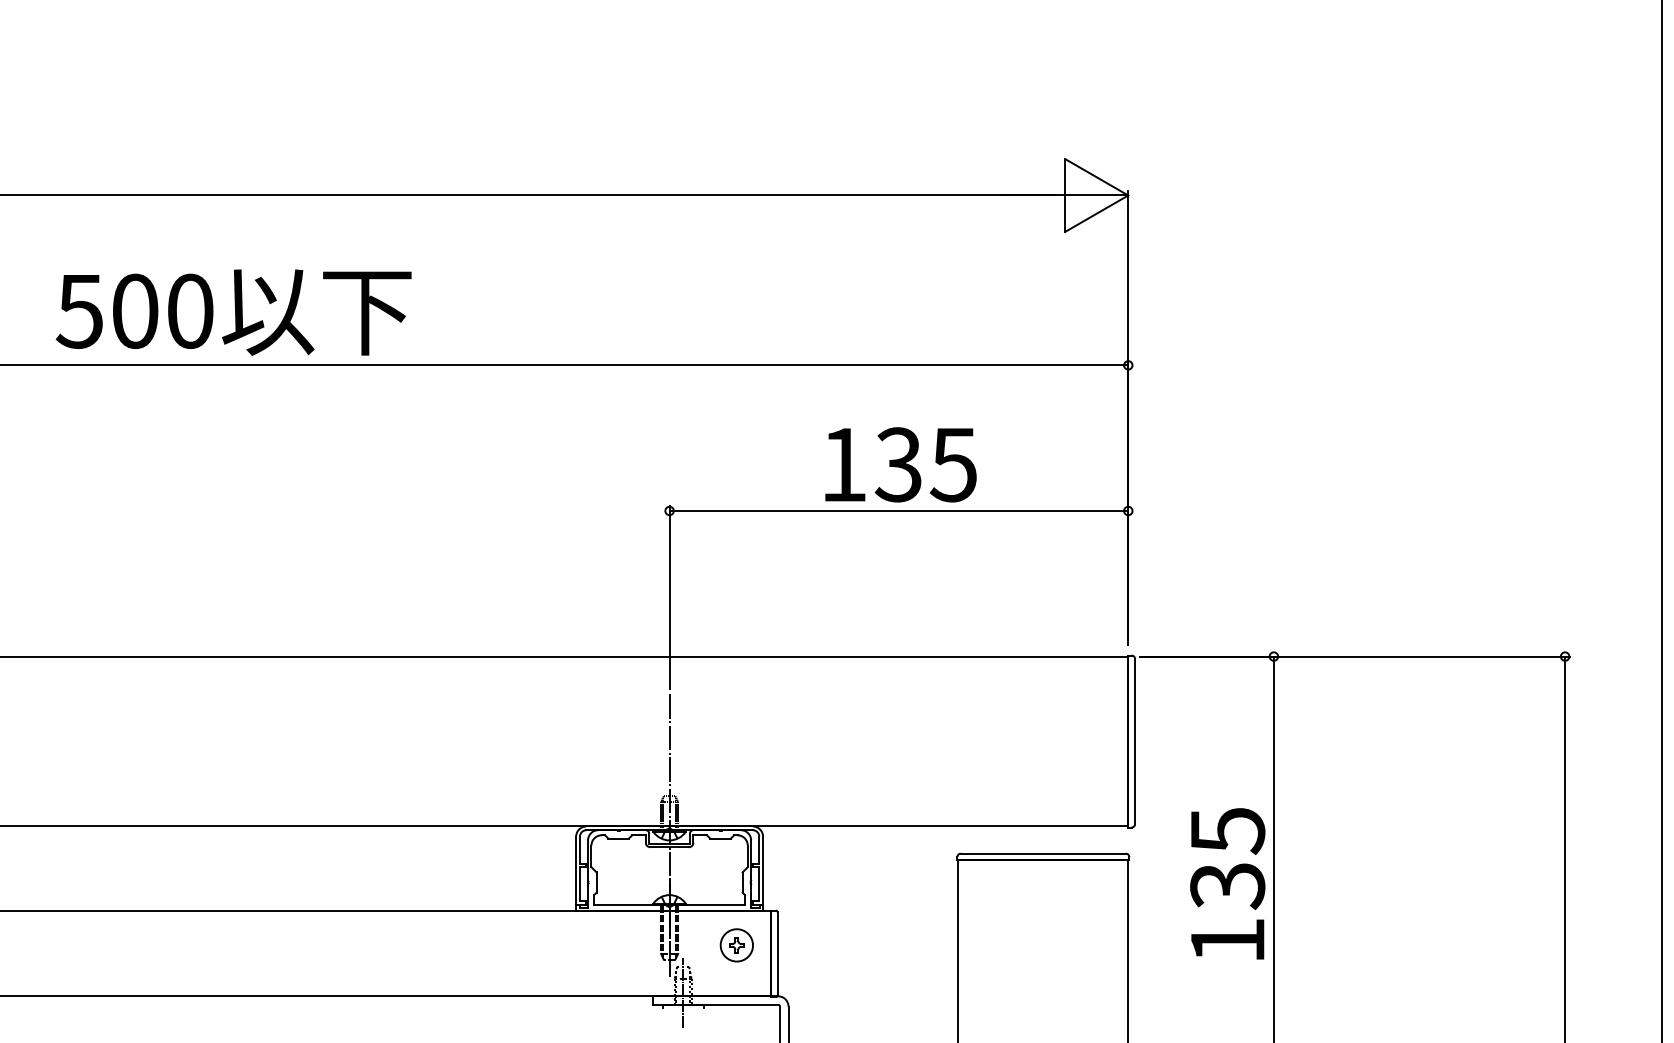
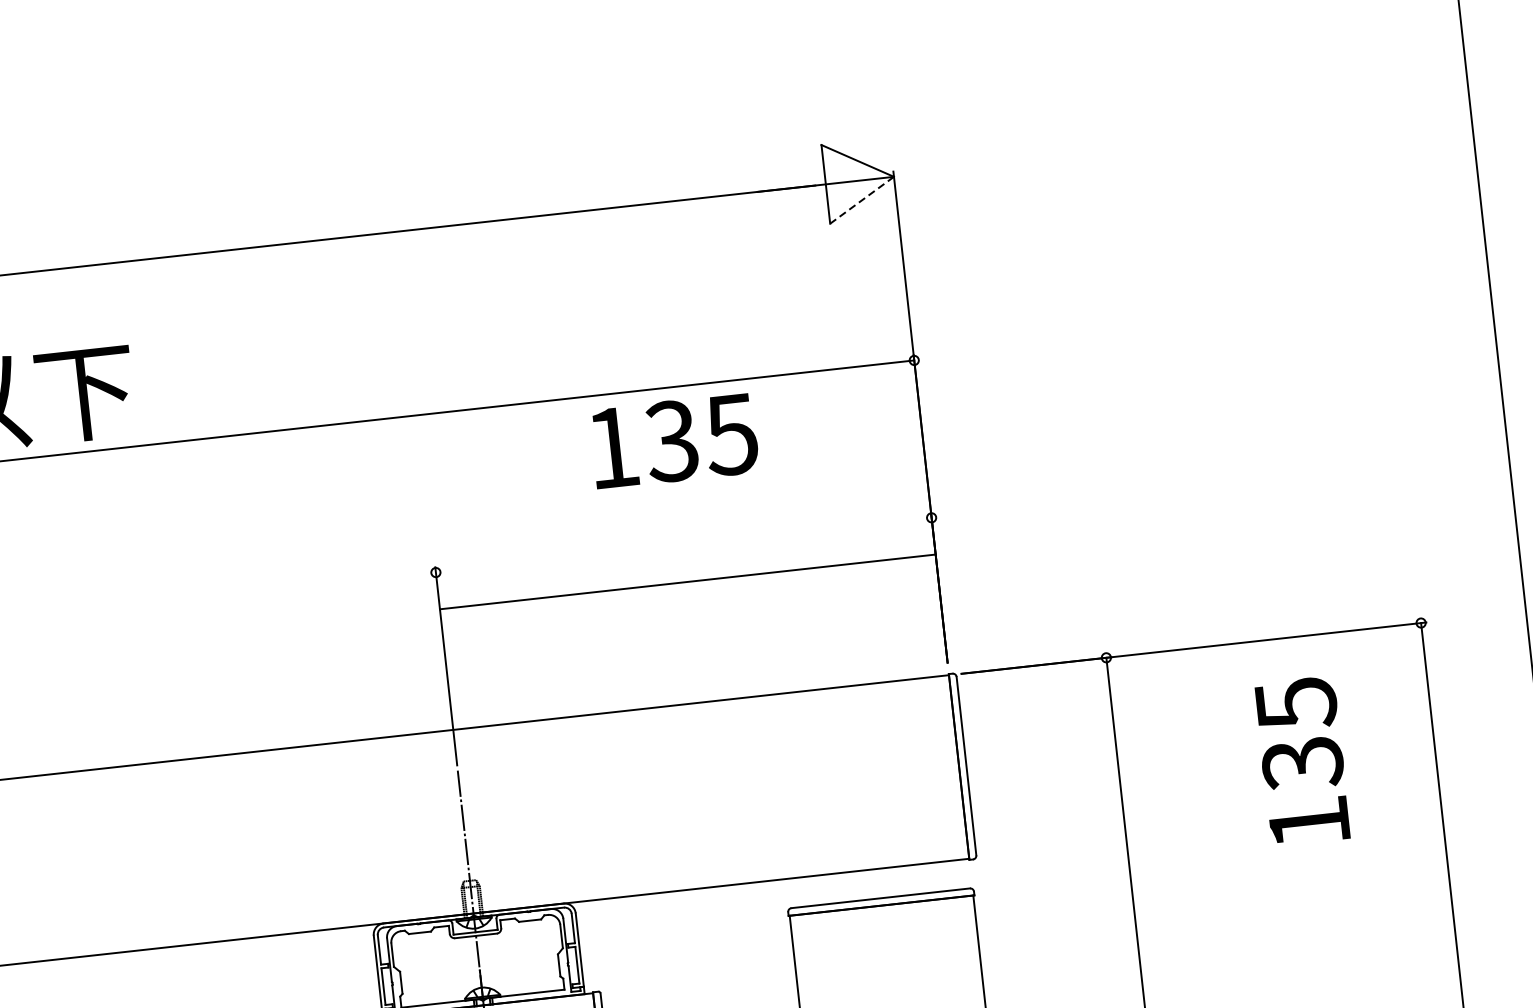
line: (1096, 213) -> (861, 200), solid -> dashed
text: (900, 464) -> (673, 440), moved
line: (898, 510) -> (687, 581), moved
text: (1227, 883) -> (1302, 760), moved

